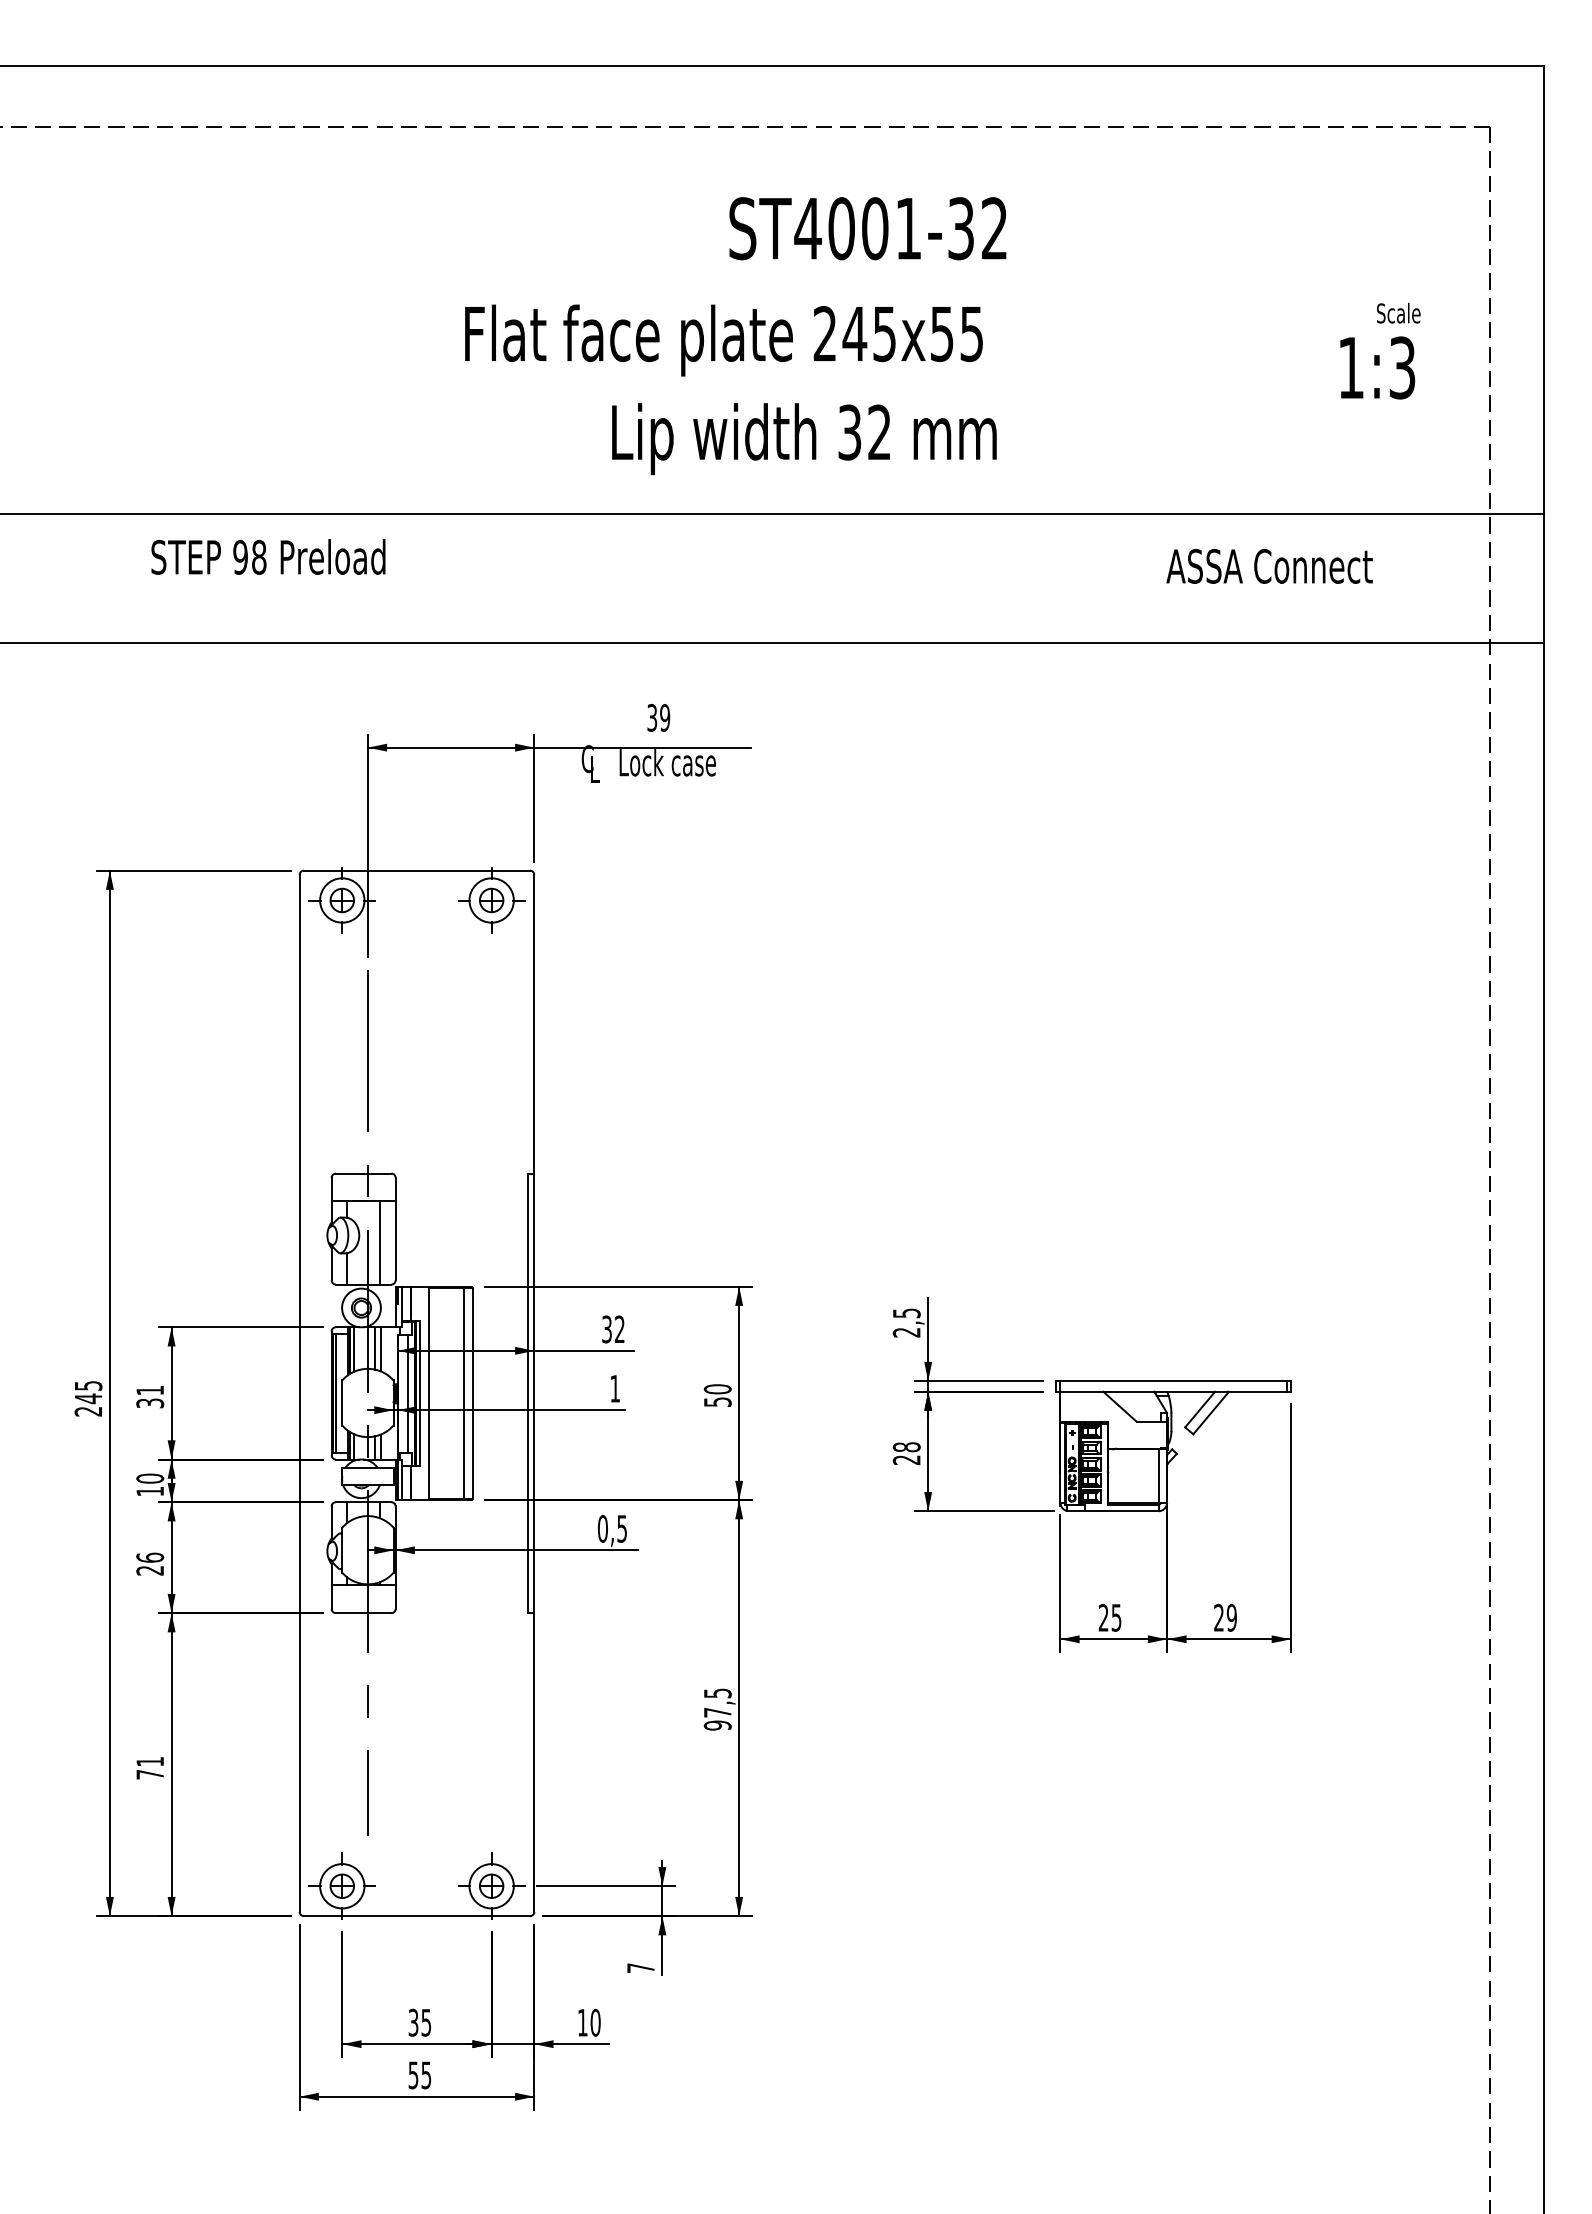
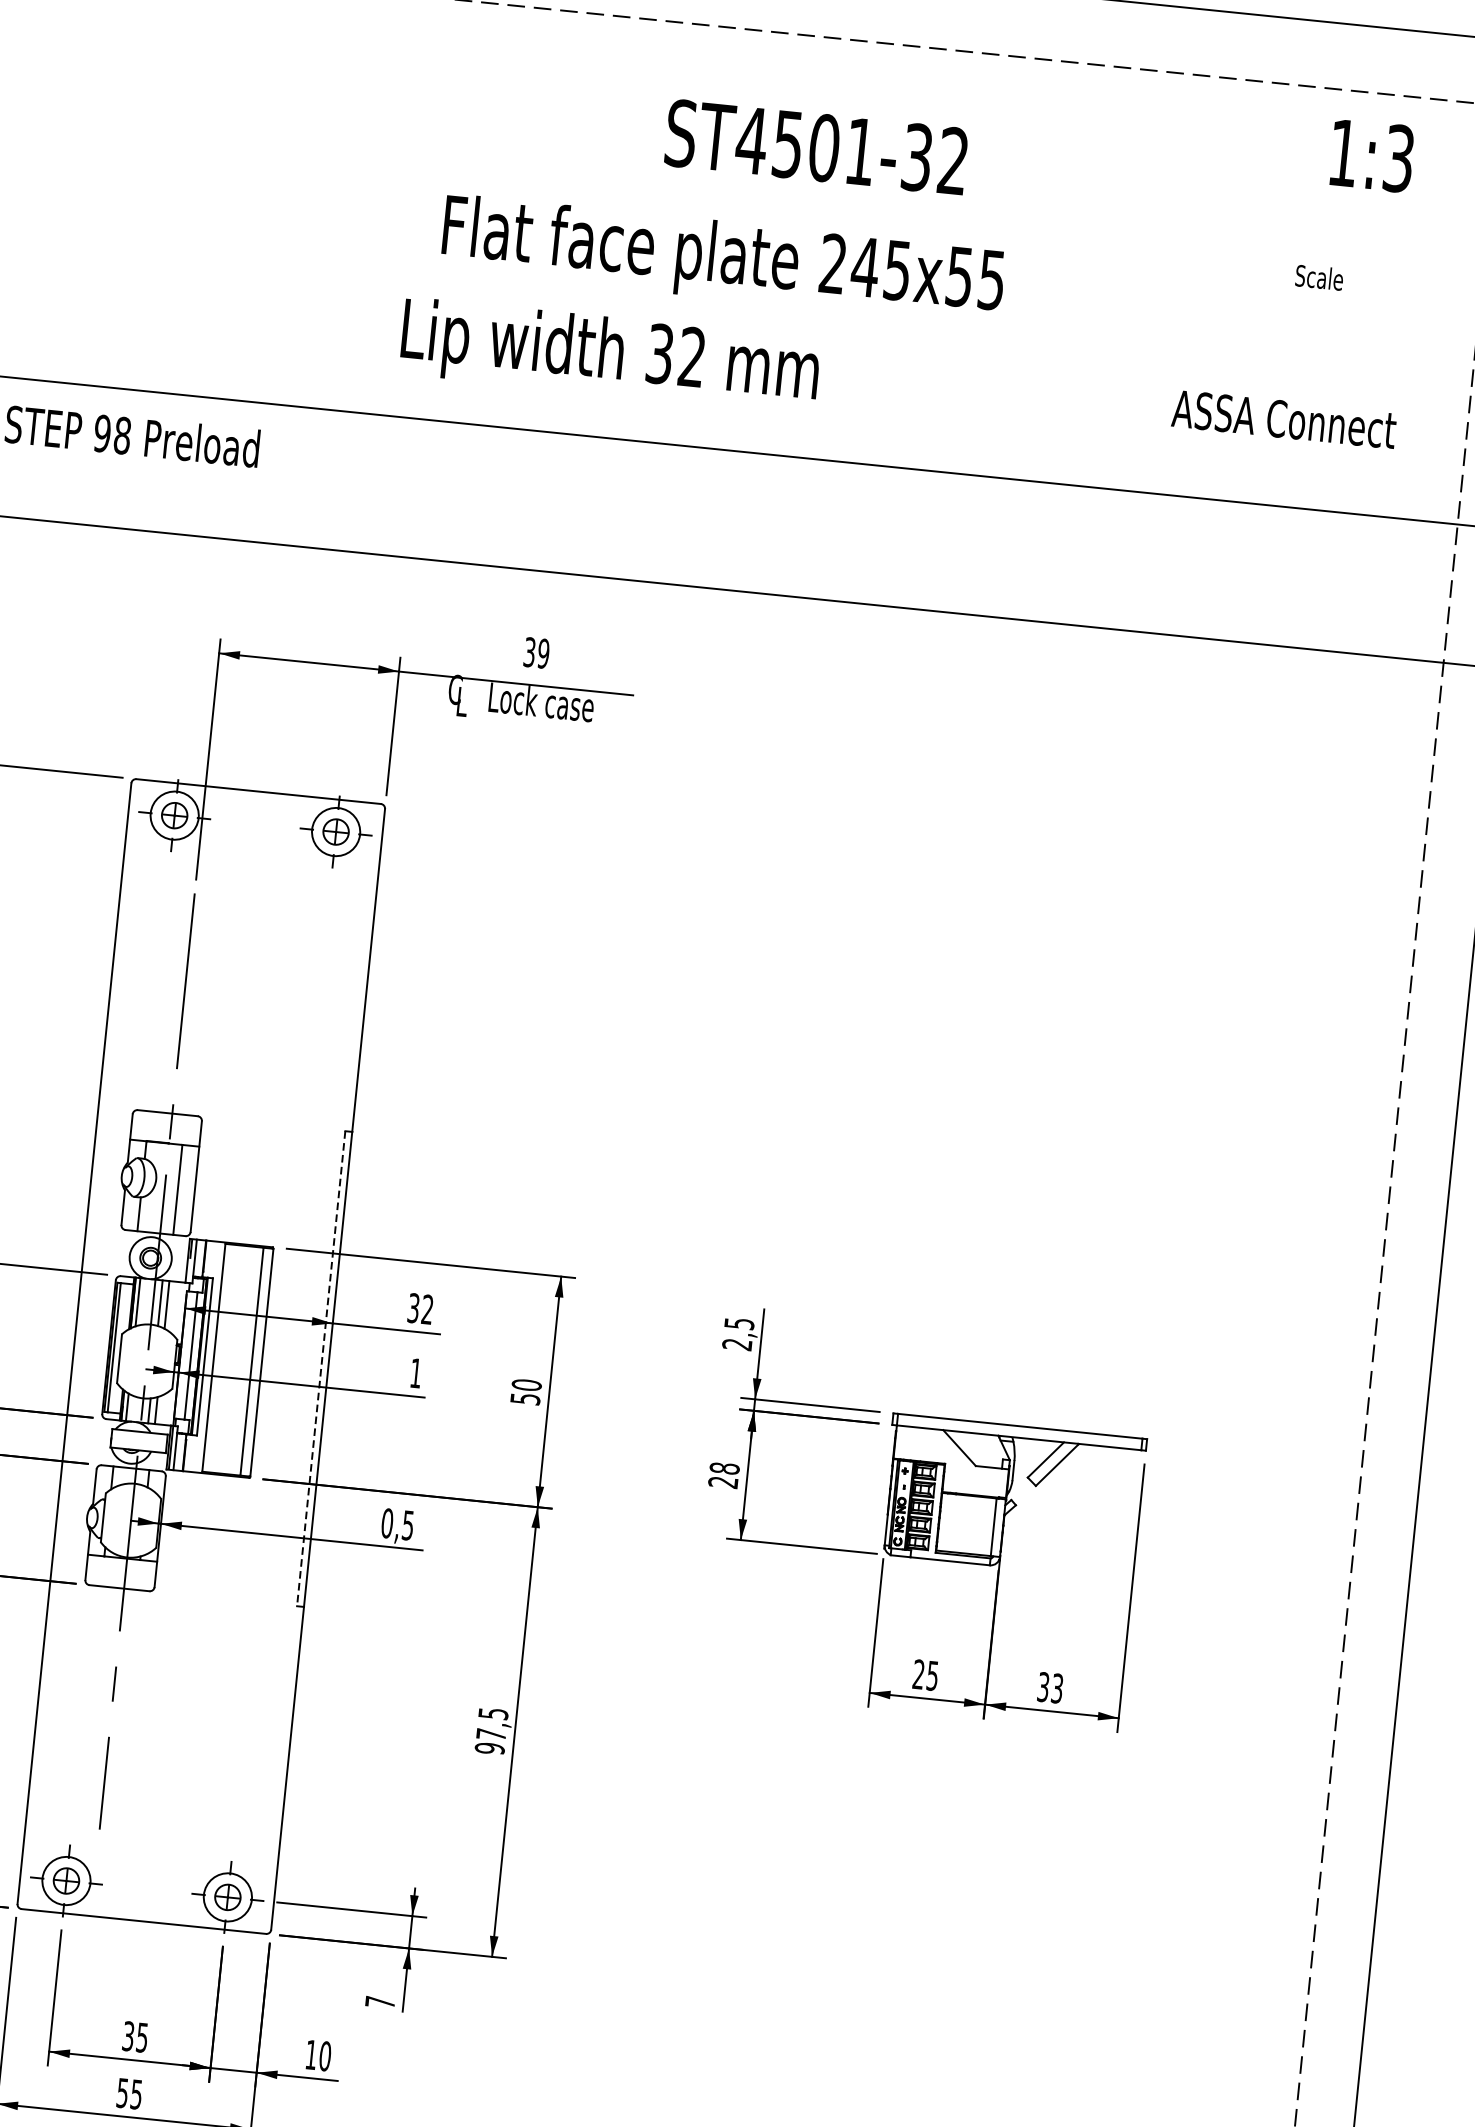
text: (841, 228) -> (787, 144), ST4001-32 -> ST4501-32
text: (1398, 312) -> (1319, 276), moved
text: (723, 340) -> (722, 259), moved
text: (1377, 367) -> (1372, 155), moved
text: (804, 439) -> (610, 356), moved
text: (1269, 566) -> (1284, 419), moved
line: (527, 1393) -> (320, 1368), solid -> dashed
text: (1225, 1617) -> (1050, 1687), 29 -> 33

